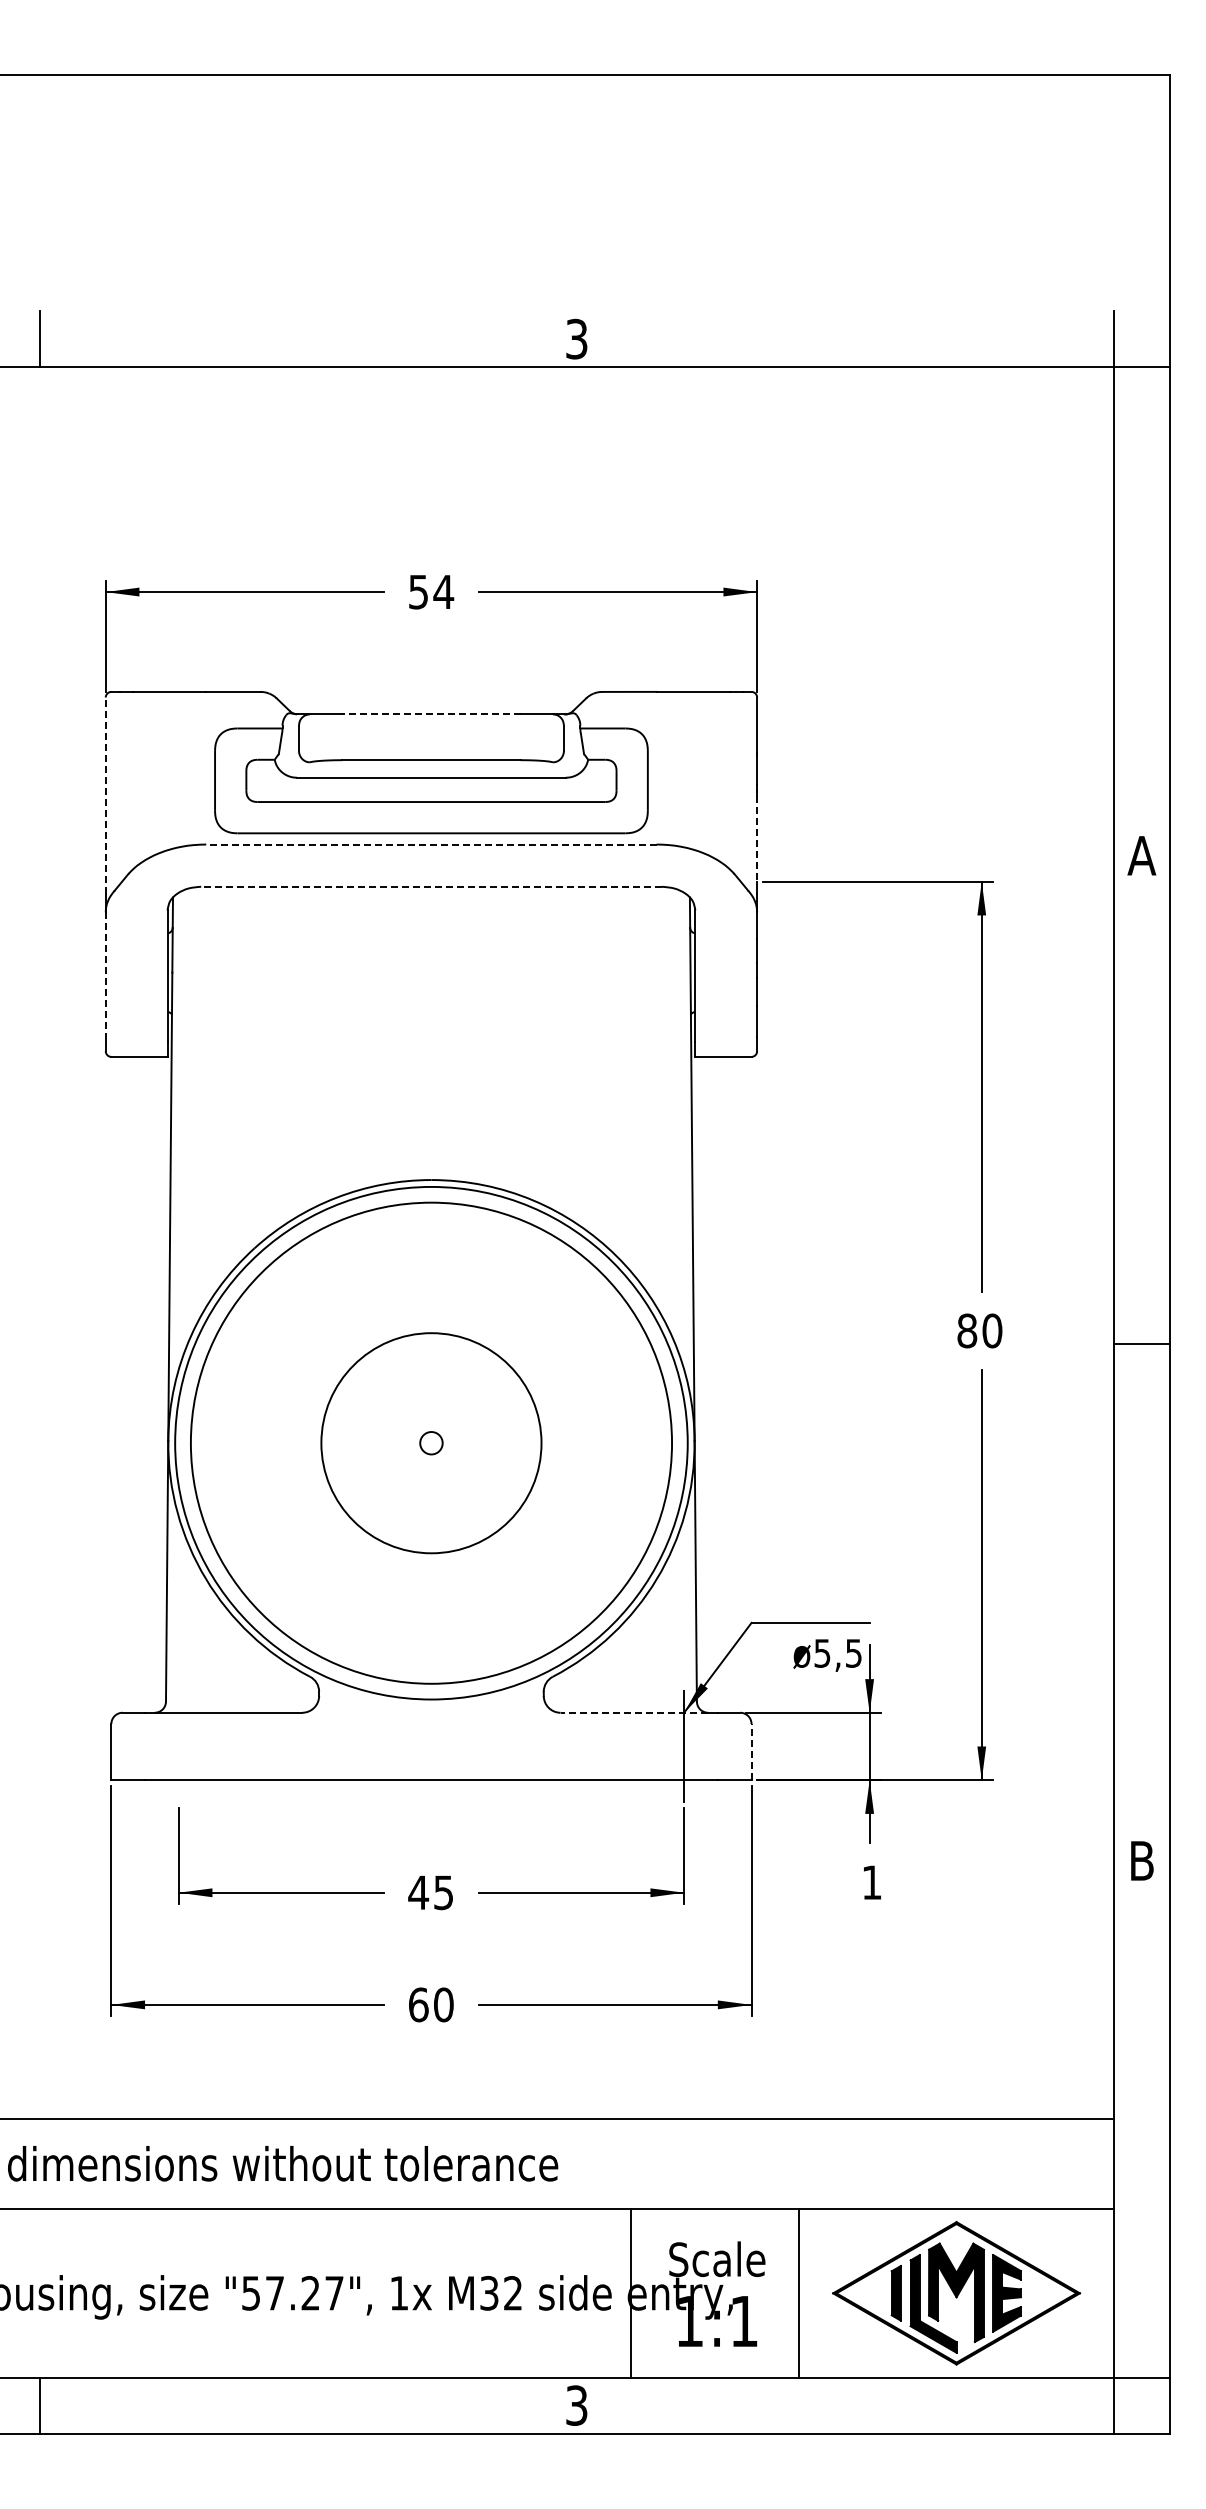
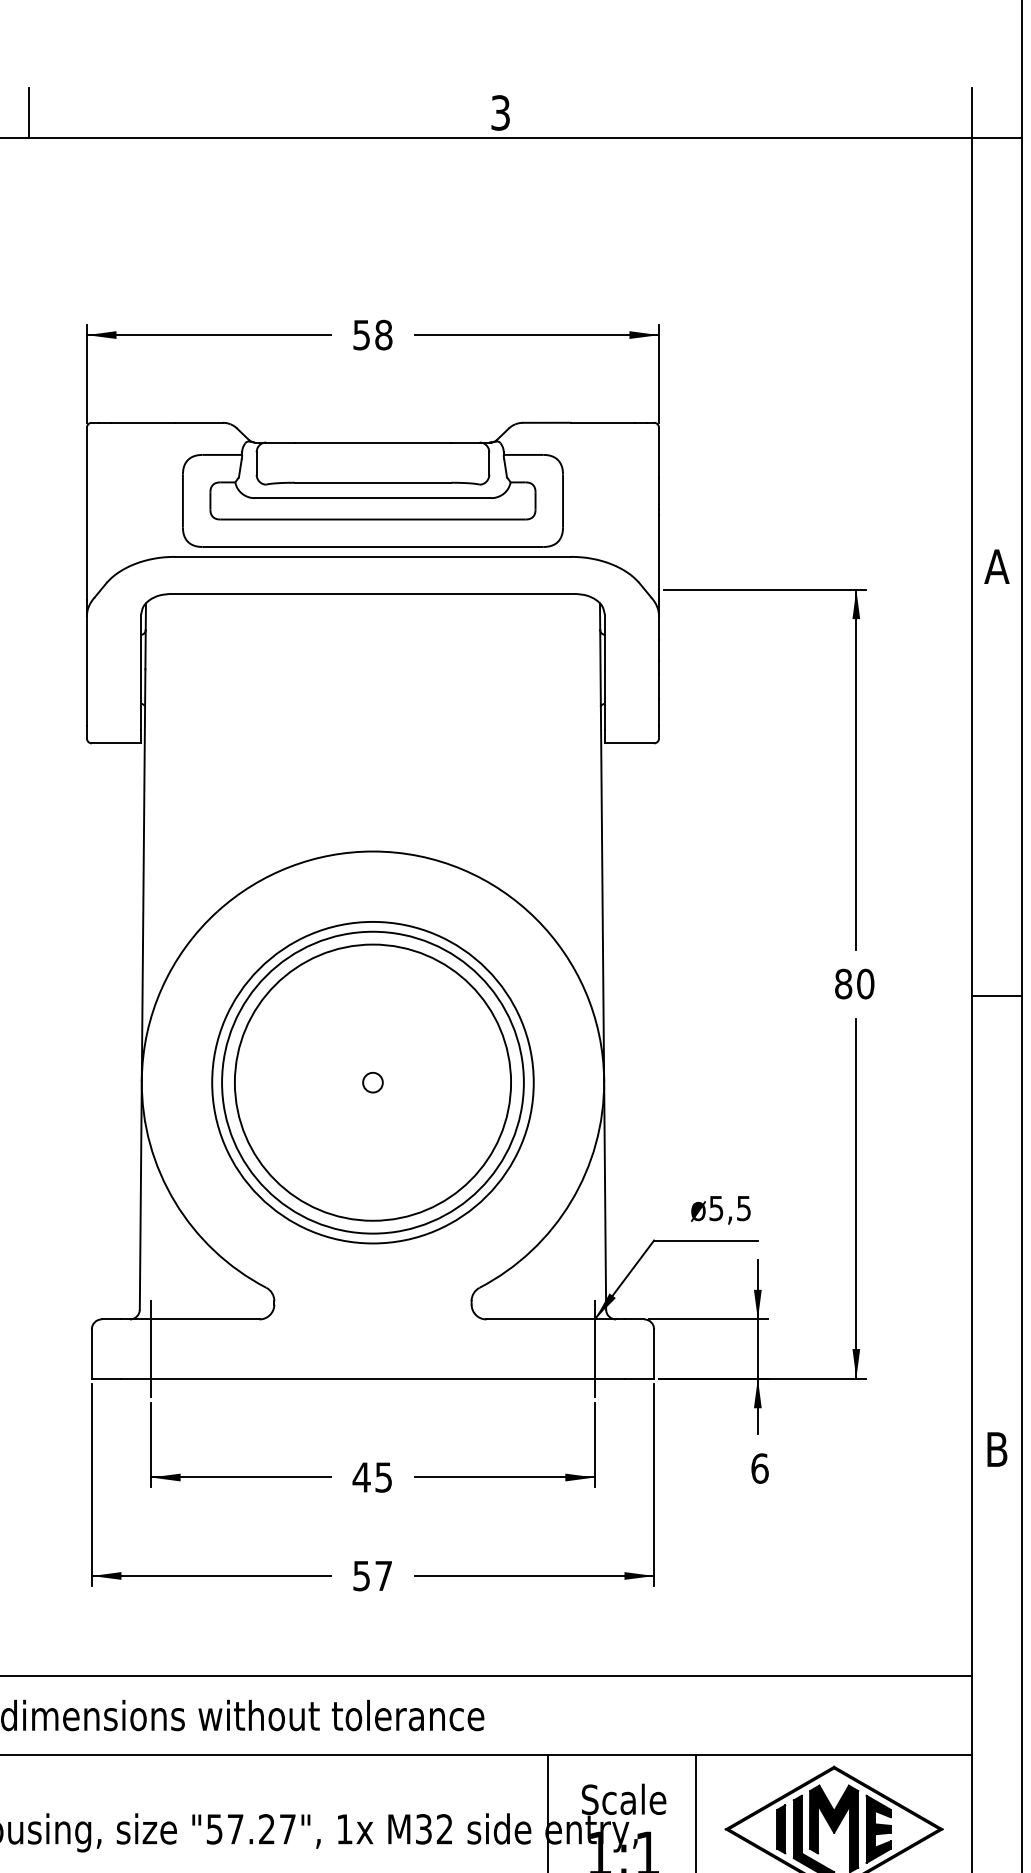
text: (443, 591) -> (383, 334), 54 -> 58
line: (430, 714) -> (372, 442), dashed -> solid
line: (105, 795) -> (86, 513), dashed -> solid
line: (757, 839) -> (659, 552), dashed -> solid
line: (430, 844) -> (372, 556), dashed -> solid
line: (430, 886) -> (372, 593), dashed -> solid
line: (105, 975) -> (86, 671), dashed -> solid
circle: (431, 1443) -> (373, 1082), size x0.71
circle: (431, 1443) -> (373, 1082), size x0.71
circle: (431, 1443) -> (373, 1082), size x1.43
text: (827, 1655) -> (720, 1210), moved
line: (634, 1712) -> (551, 1319), dashed -> solid
line: (178, 1746) -> (150, 1349), added
line: (751, 1751) -> (654, 1353), dashed -> solid
text: (872, 1882) -> (760, 1468), 1 -> 6
text: (431, 2004) -> (373, 1575), 60 -> 57

